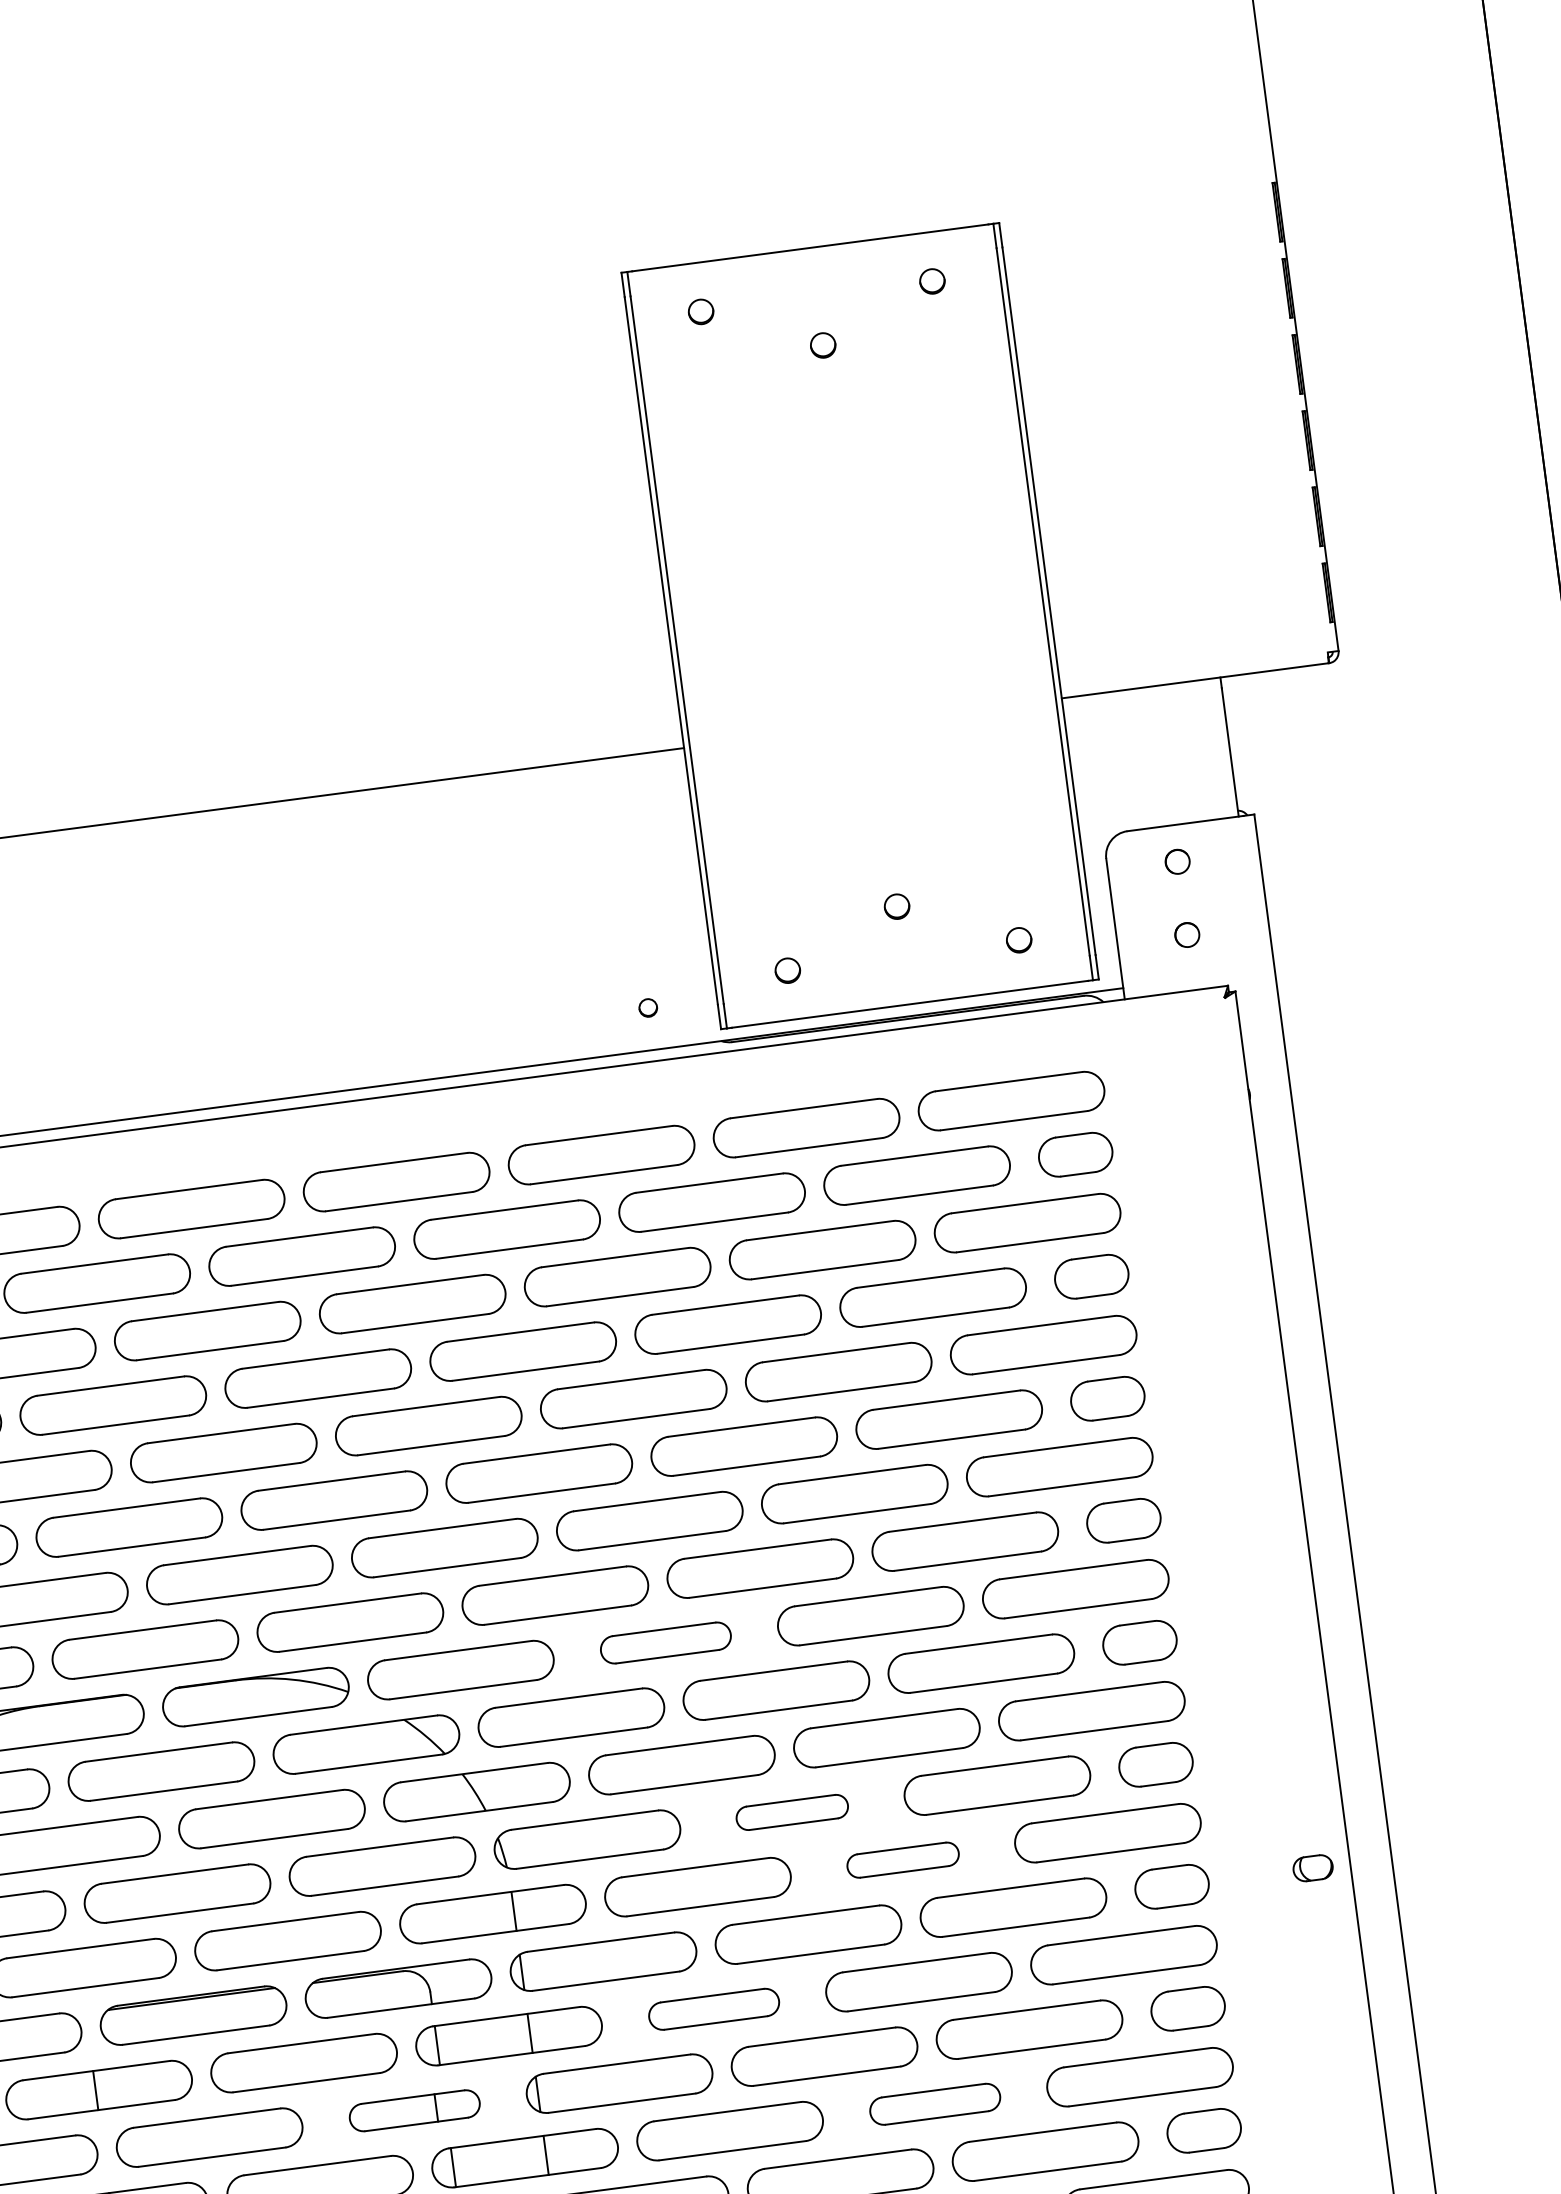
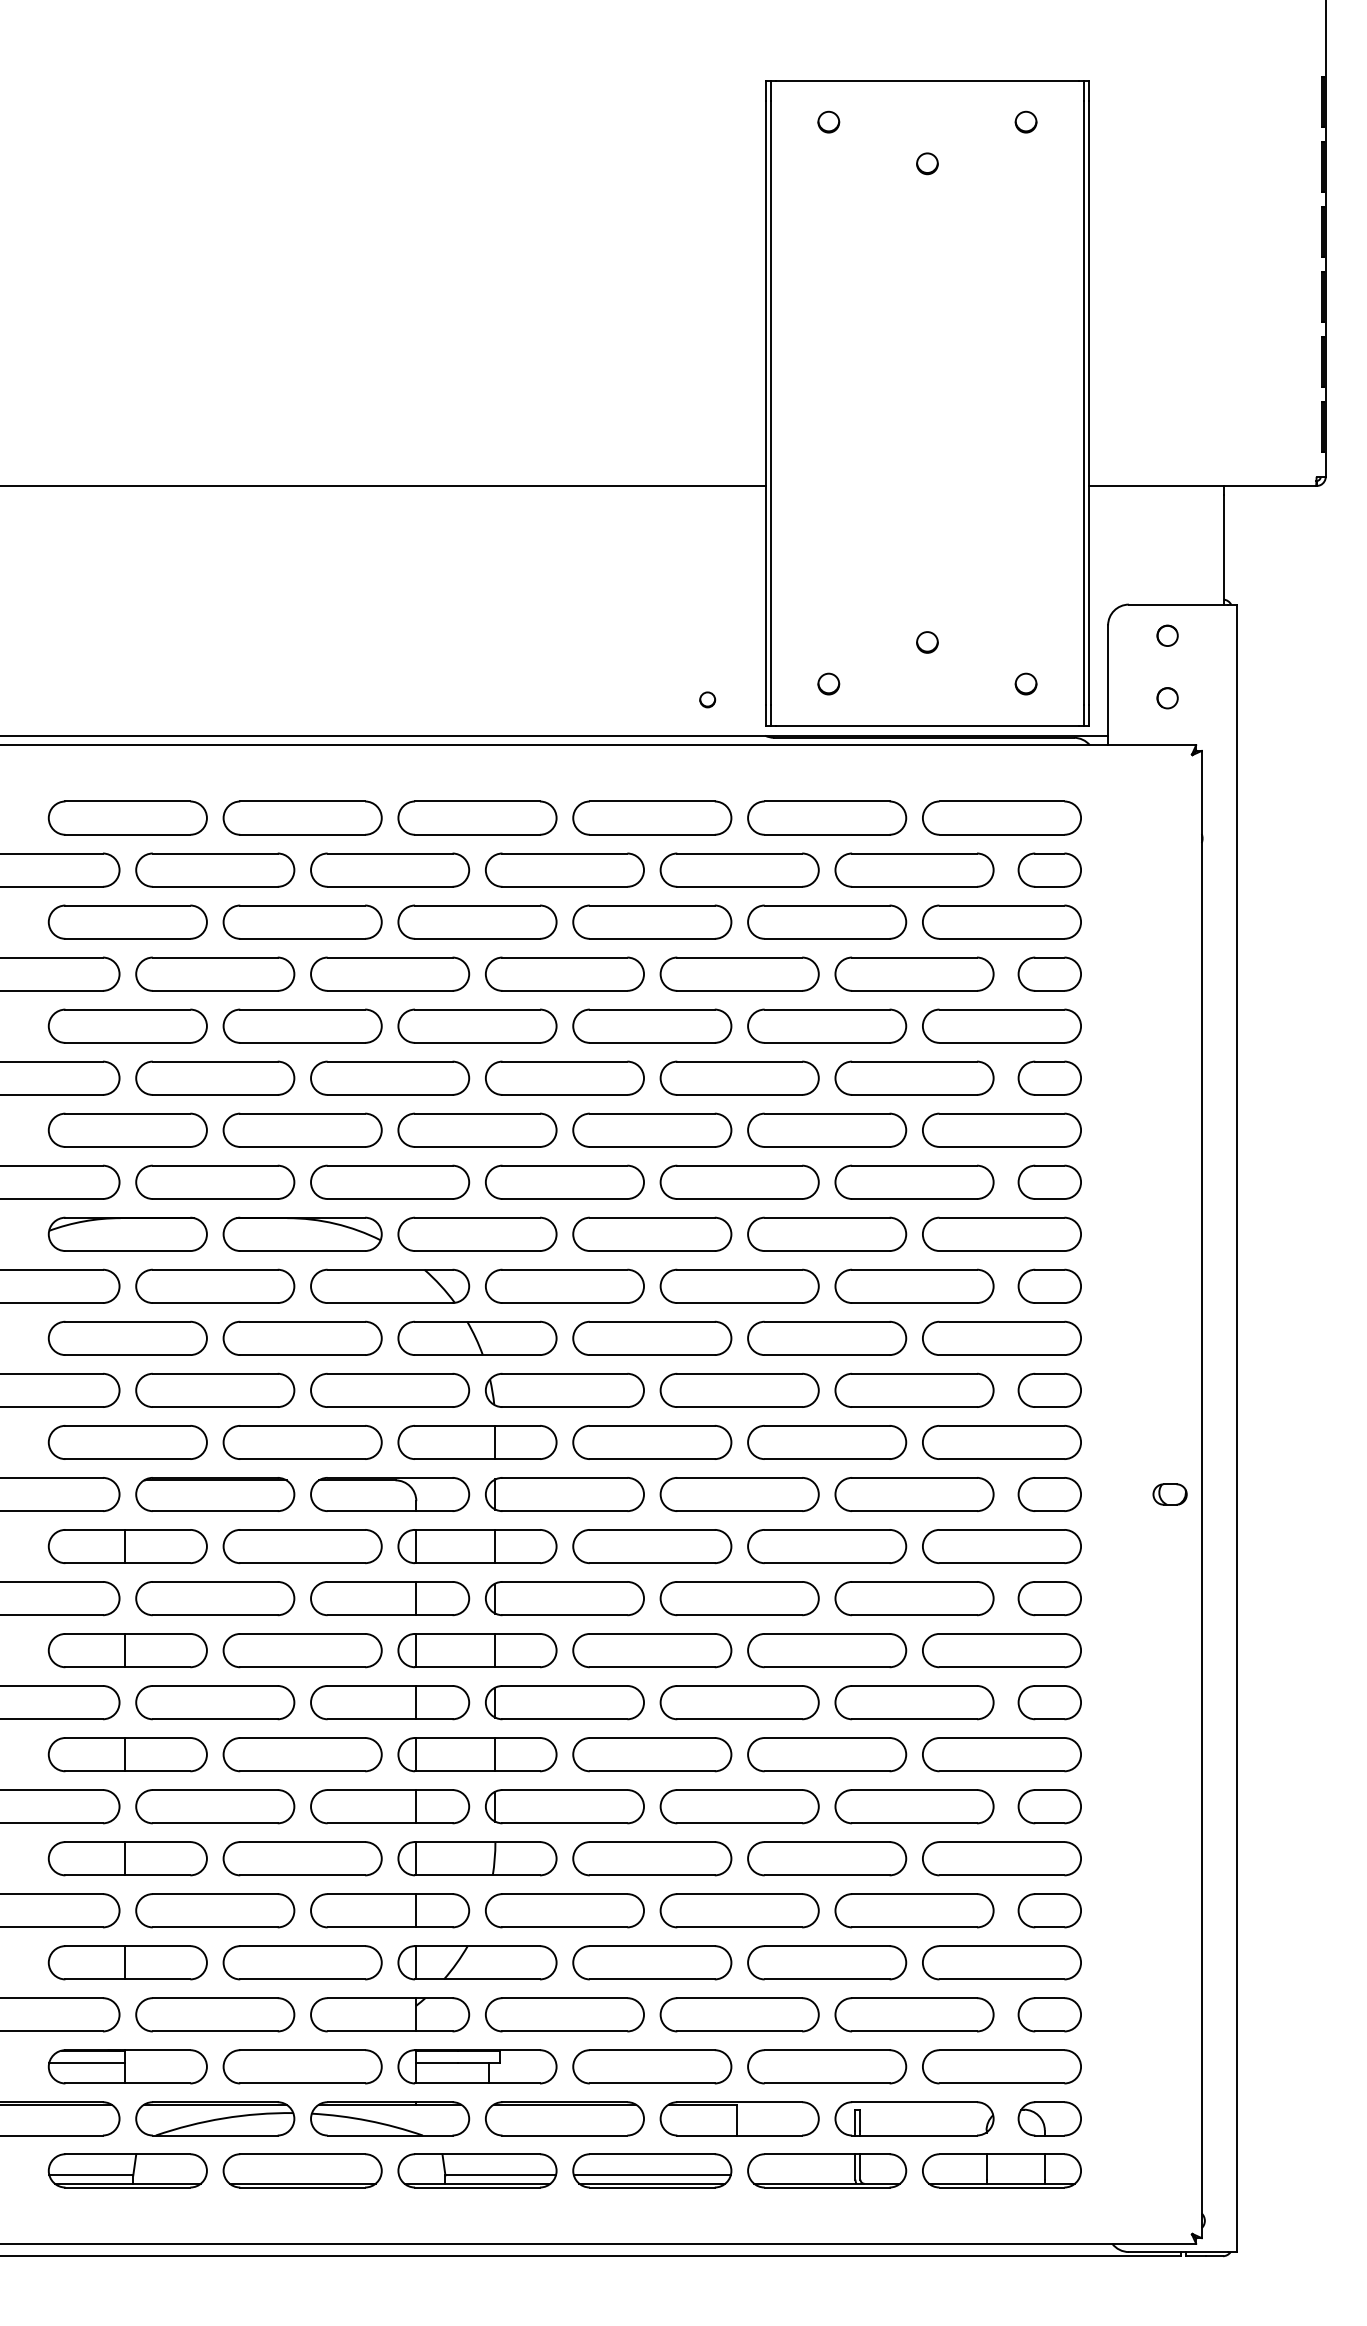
part: (665, 1642) -> (652, 1233), size x1.43
part: (792, 1811) -> (739, 1389), size x1.67
part: (903, 1860) -> (827, 1442), size x1.67
part: (714, 2009) -> (652, 1546), size x1.43
part: (935, 2104) -> (827, 1650), size x1.43
part: (415, 2110) -> (390, 1598), size x1.43

